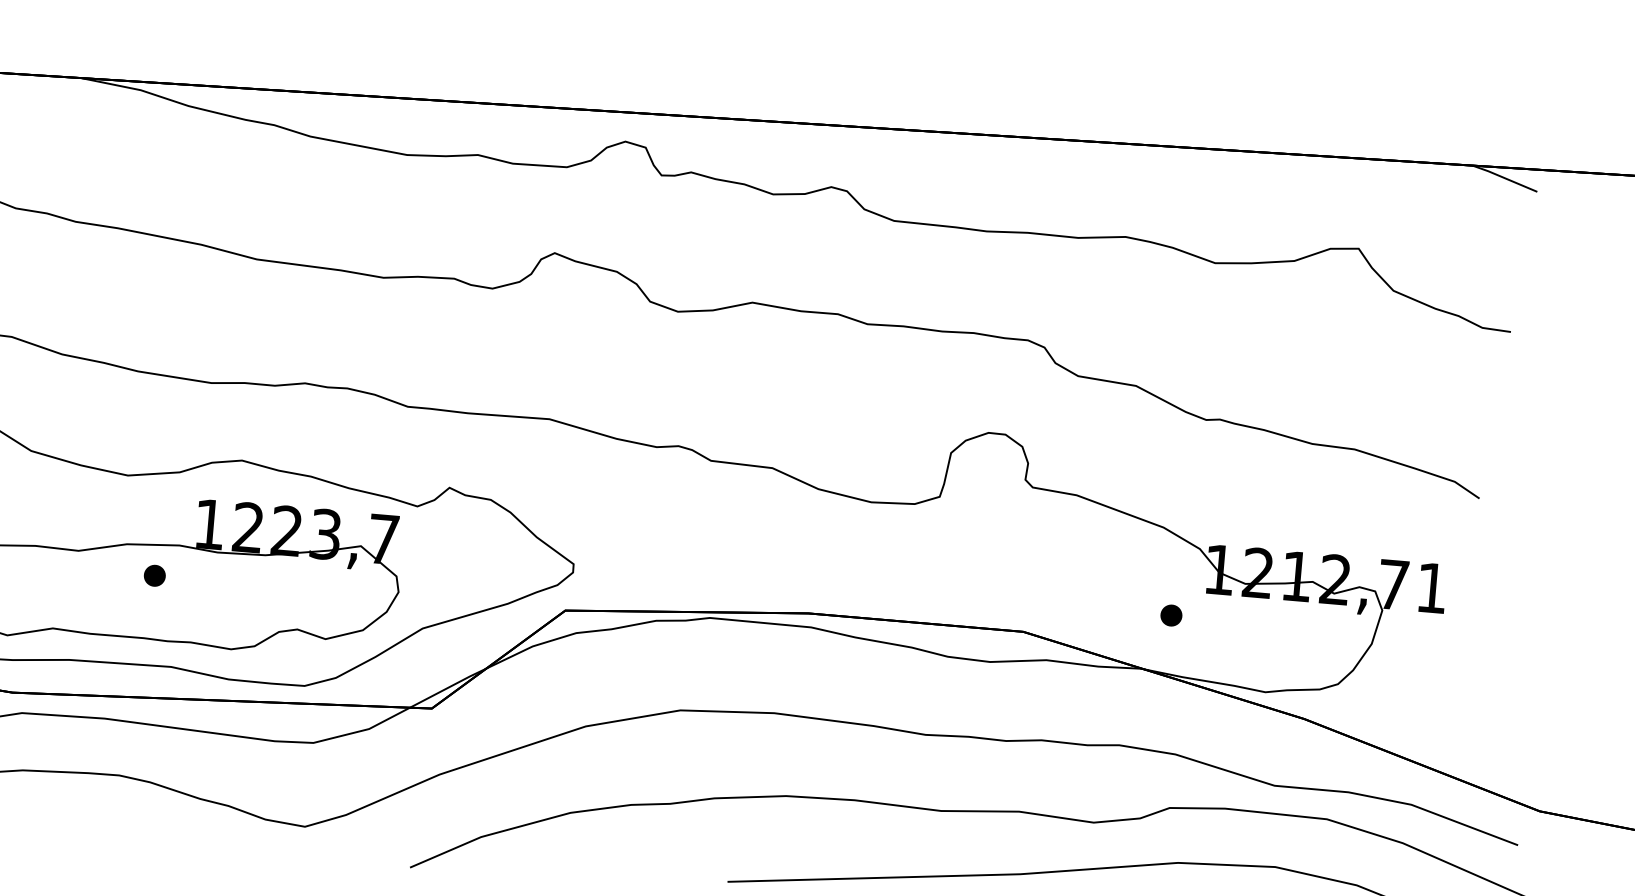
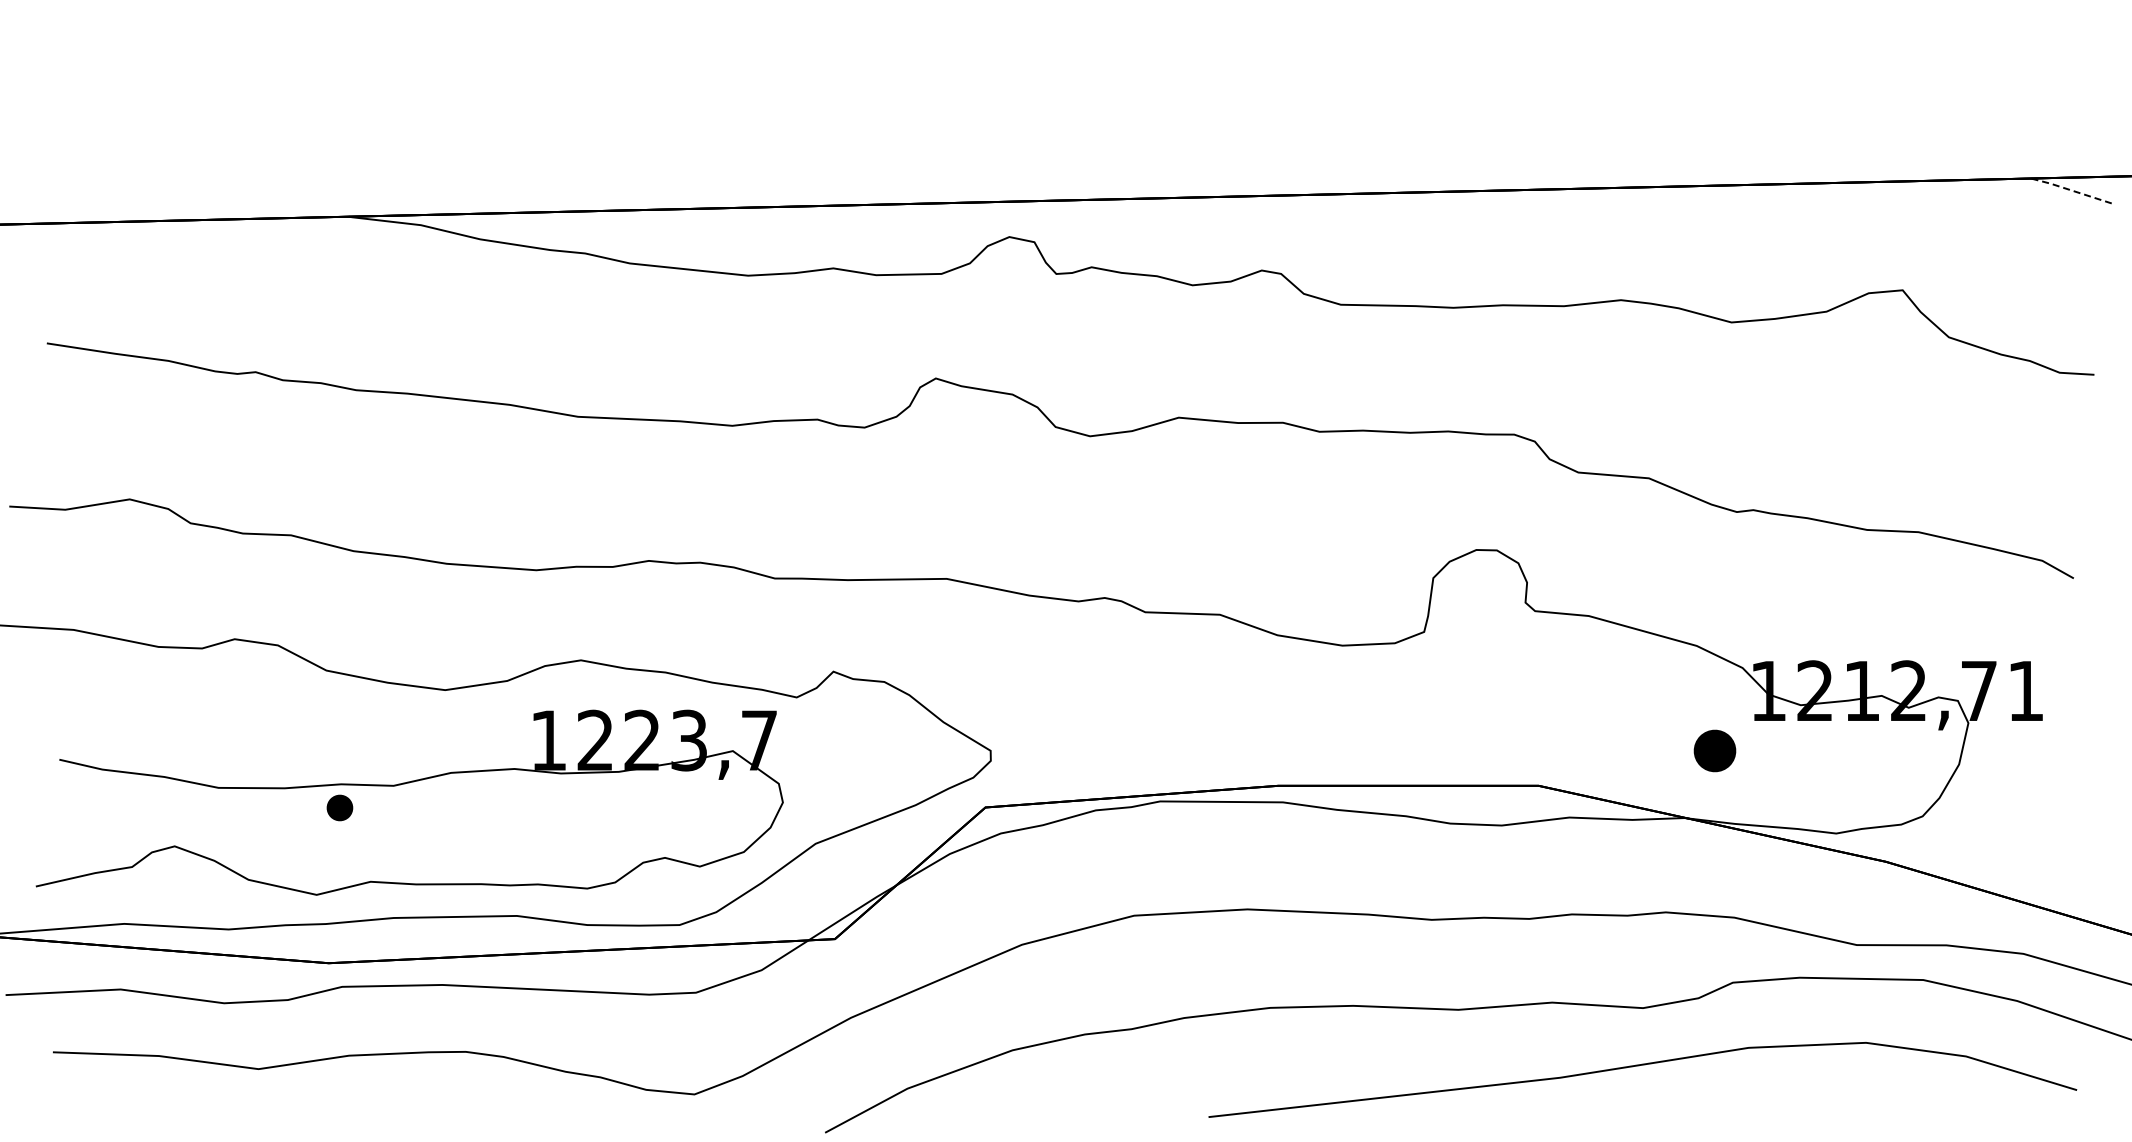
line: (1504, 178) -> (2070, 190), solid -> dashed
part: (154, 575) -> (339, 807), moved
part: (1171, 615) -> (1715, 750), size x1.6

